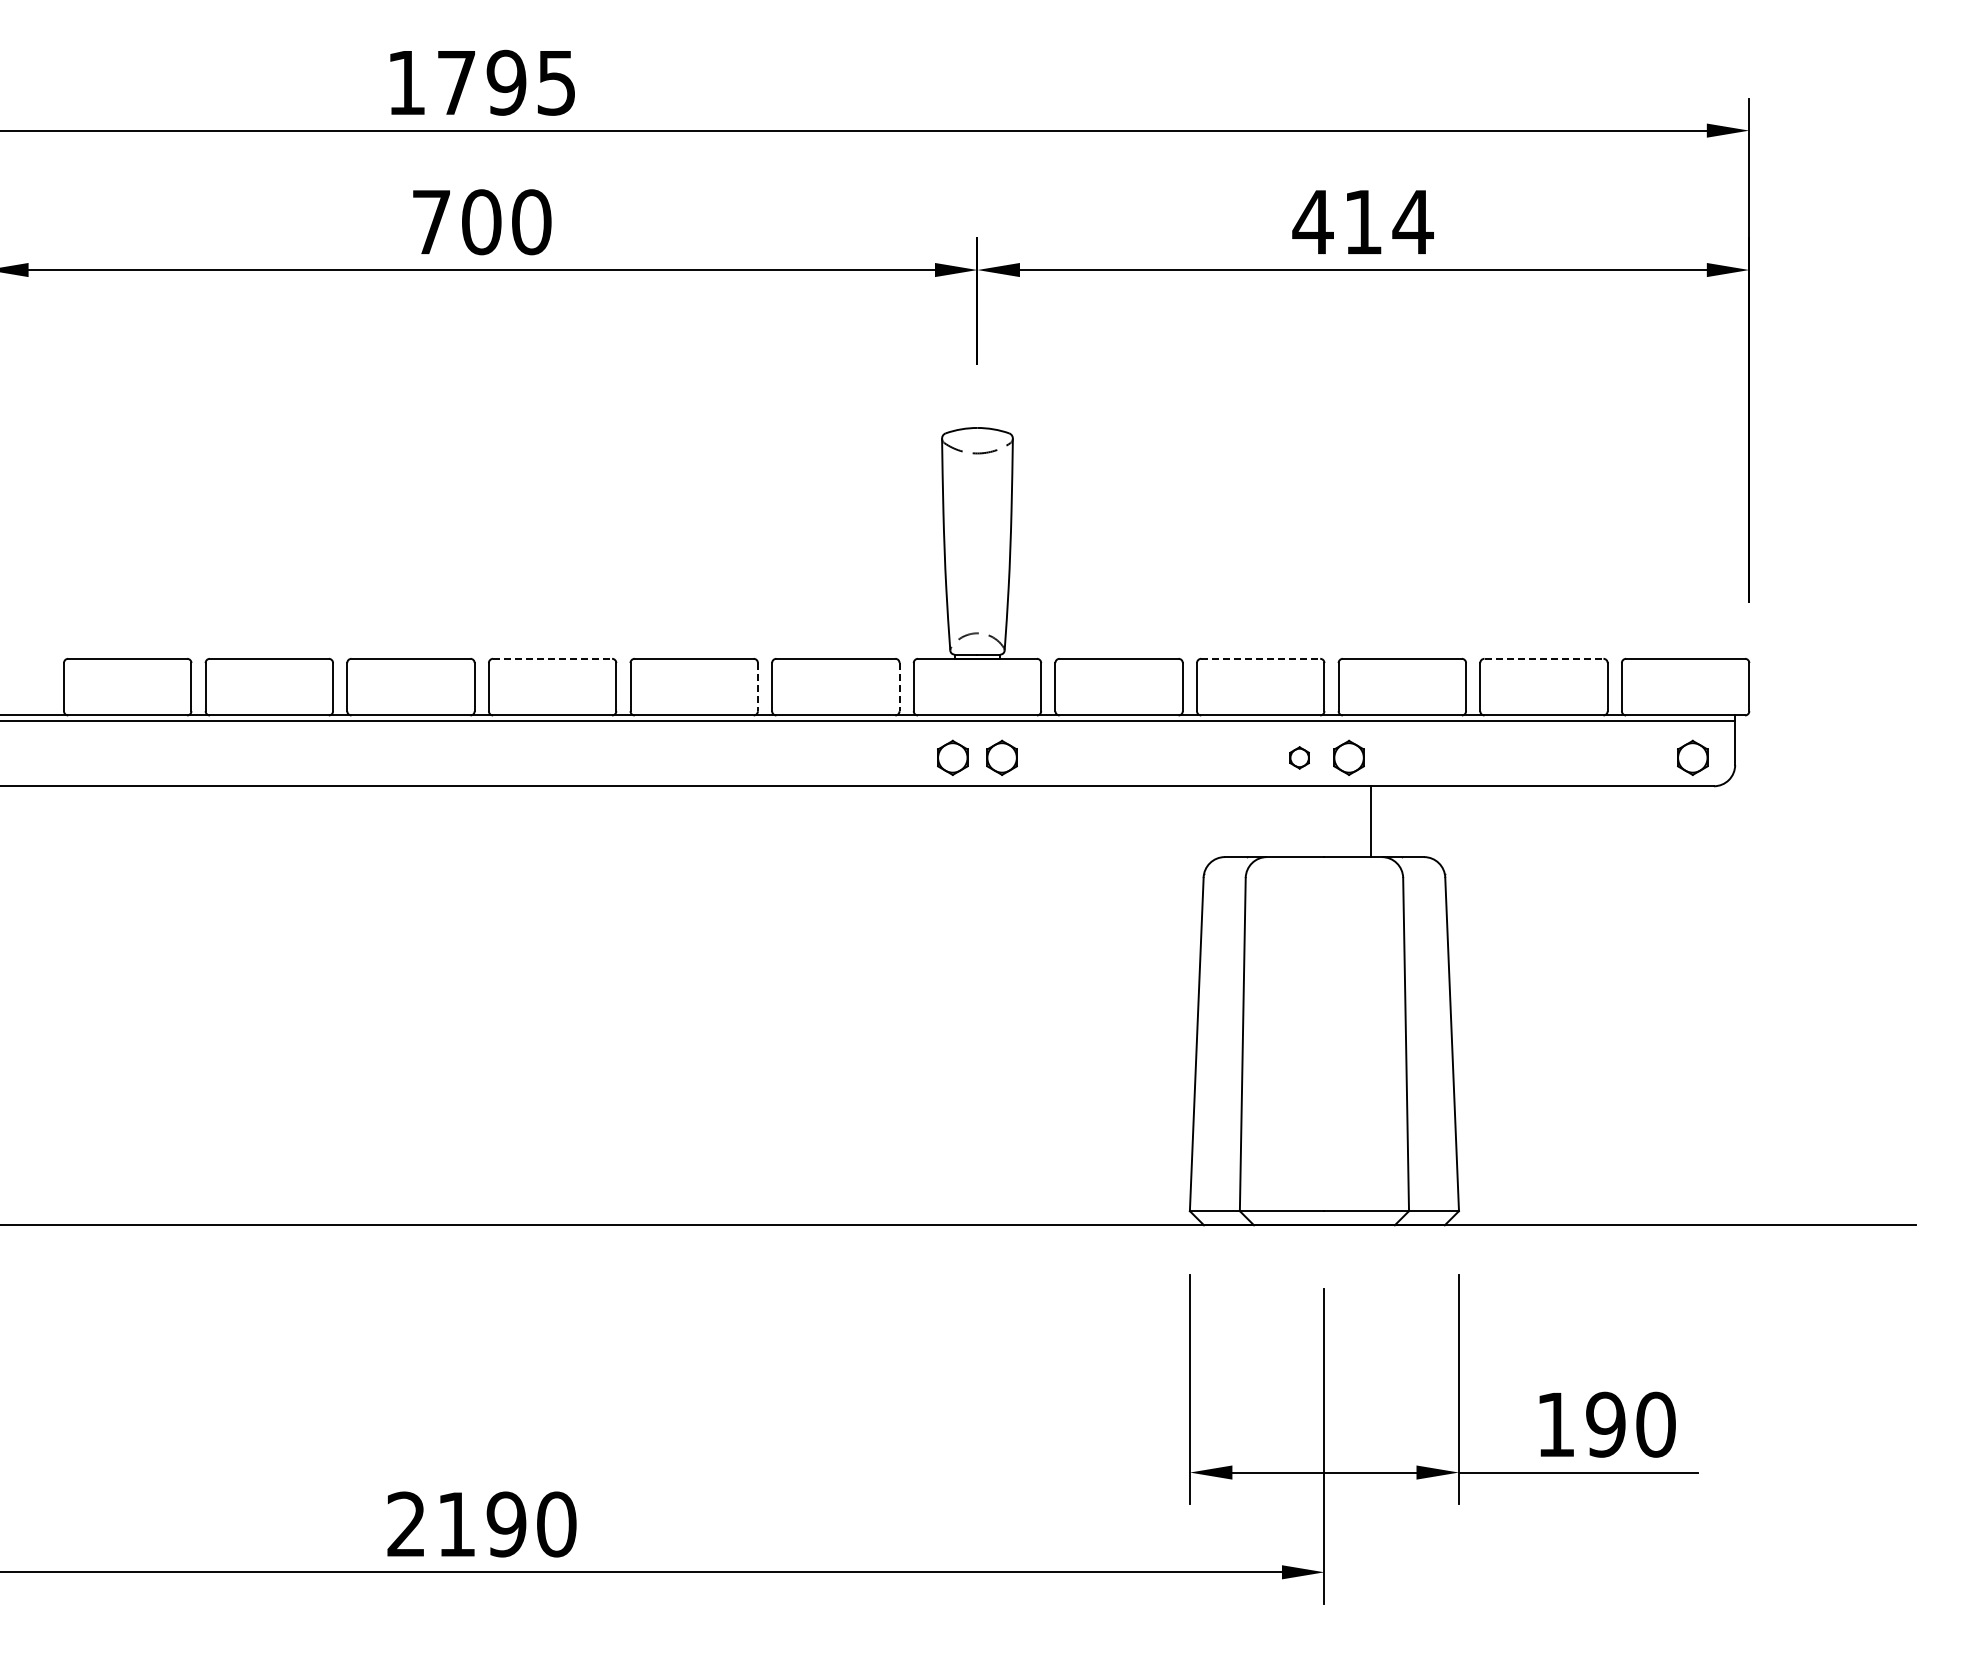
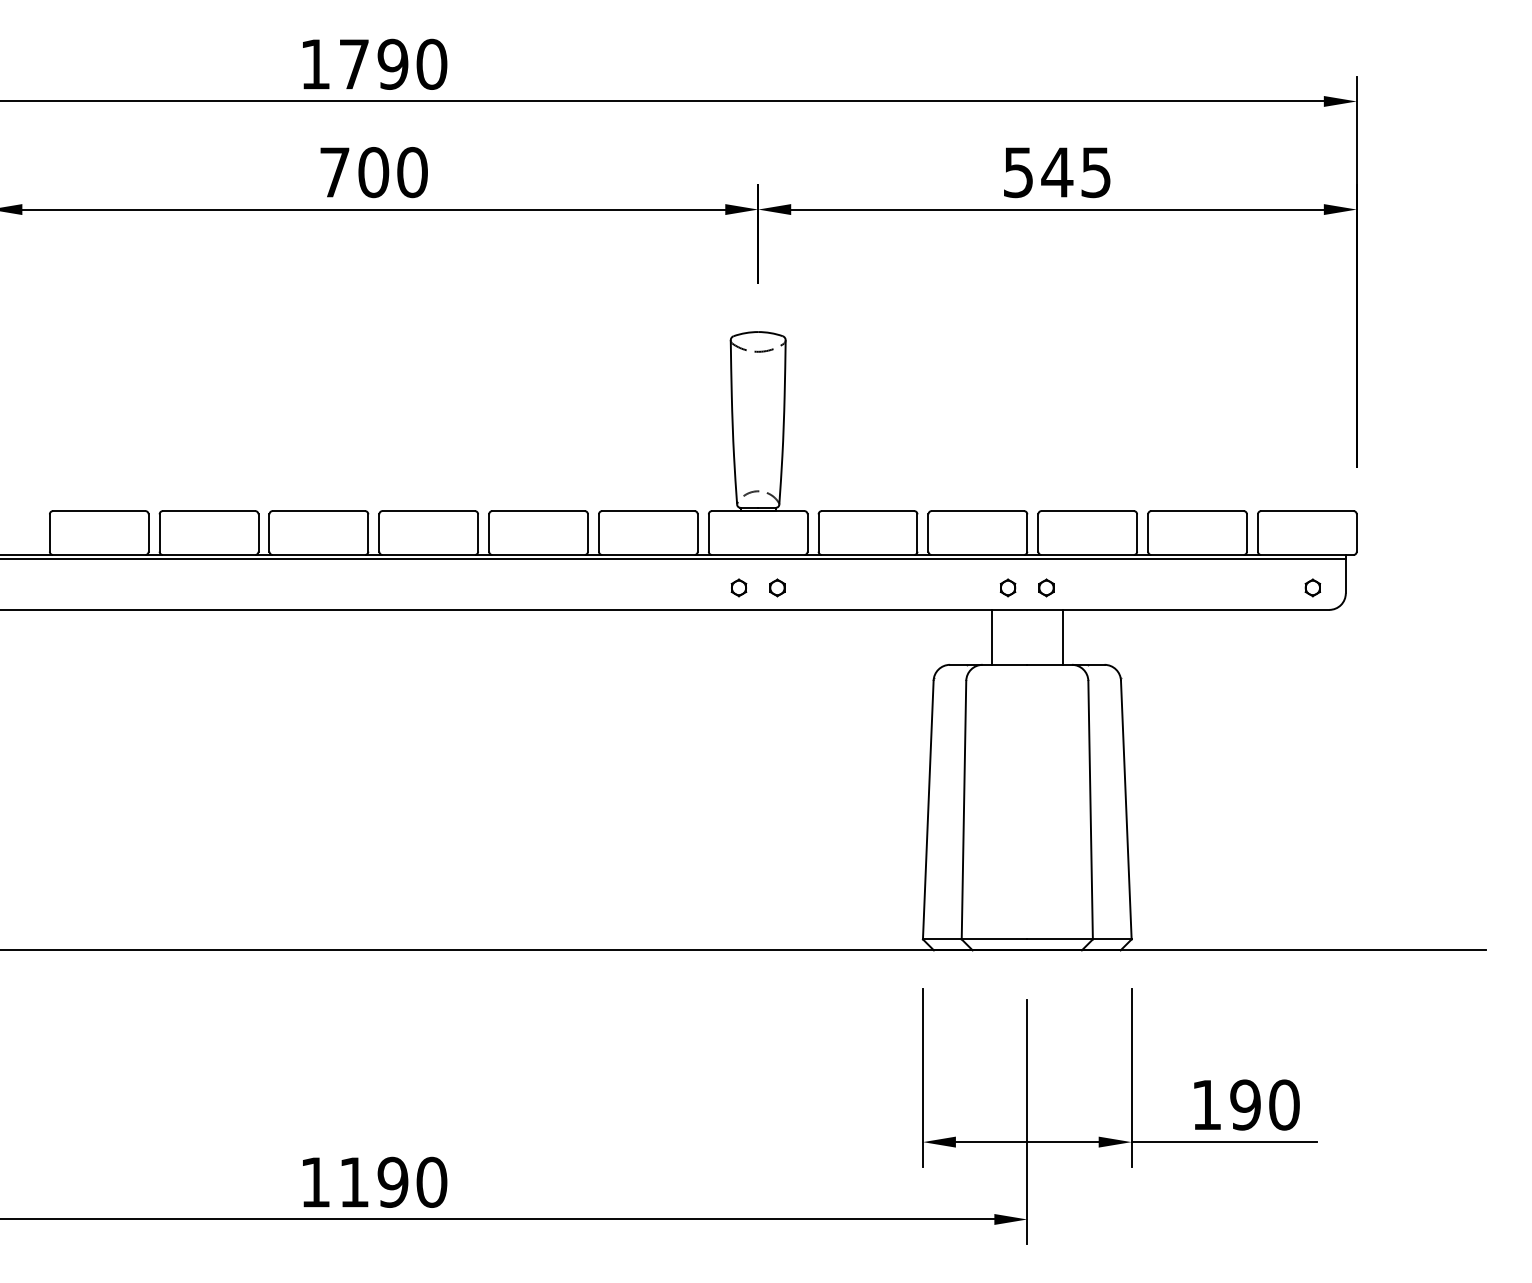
text: (556, 82) -> (431, 64), 1795 -> 1790
text: (1362, 222) -> (1056, 172), 414 -> 545
line: (553, 658) -> (429, 510), dashed -> solid
line: (1261, 658) -> (978, 510), dashed -> solid
line: (1544, 658) -> (1197, 510), dashed -> solid
line: (757, 687) -> (587, 533), dashed -> solid
line: (899, 687) -> (697, 533), dashed -> solid
part: (952, 757) -> (738, 587), size x0.62
part: (1002, 757) -> (777, 587), size x0.62
part: (1349, 757) -> (1046, 587), size x0.62
part: (1692, 757) -> (1312, 587), size x0.62
line: (1278, 821) -> (991, 637), added
text: (405, 1523) -> (314, 1181), 2190 -> 1190

